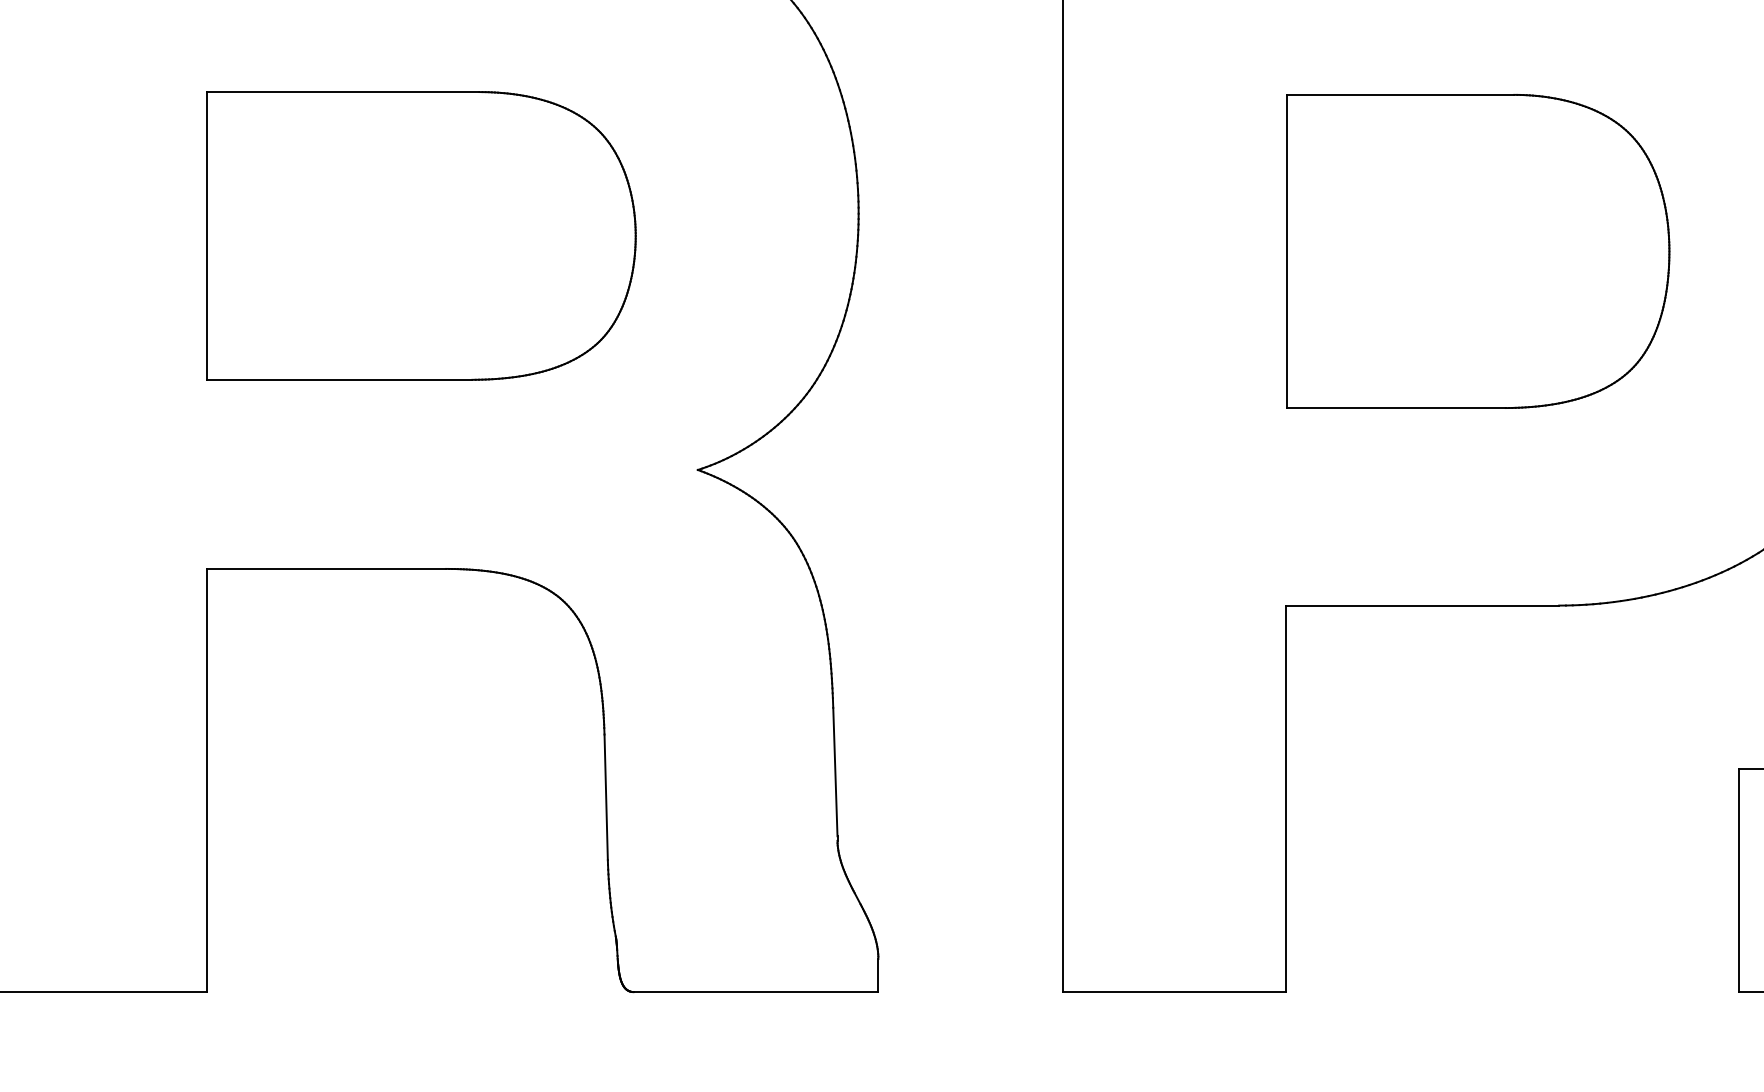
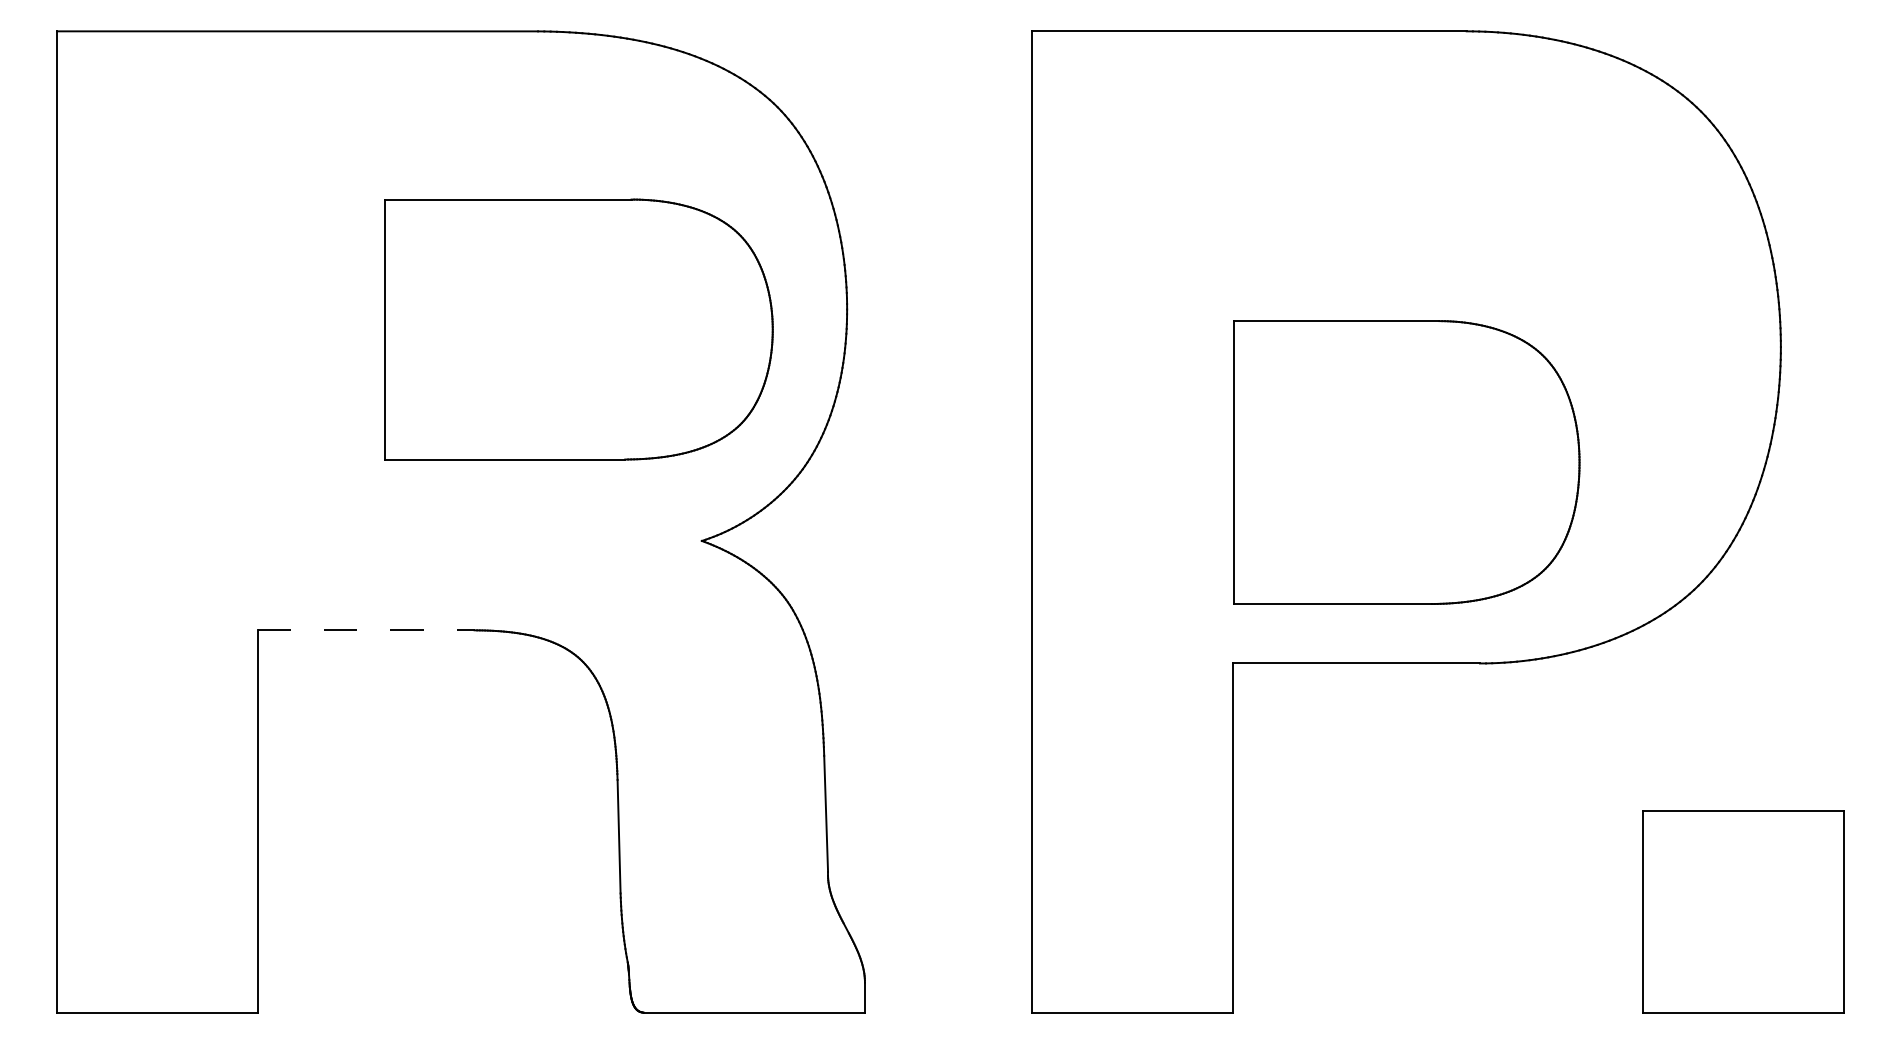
part: (420, 235) -> (578, 329), moved
part: (1477, 251) -> (1406, 462), moved
line: (326, 569) -> (366, 630), solid -> dashed

